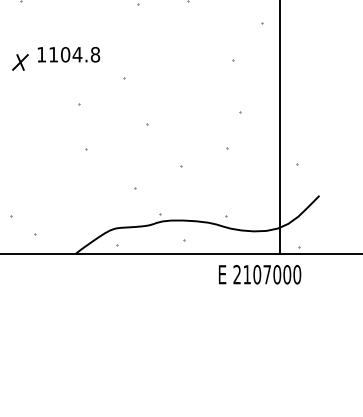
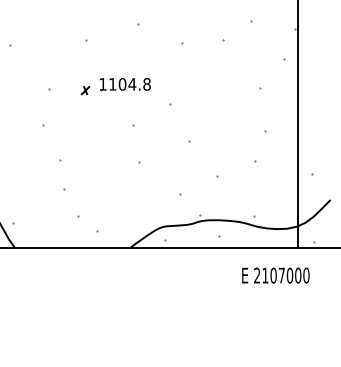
part: (20, 62) -> (85, 90), size x0.6
text: (259, 274) -> (275, 275), moved

